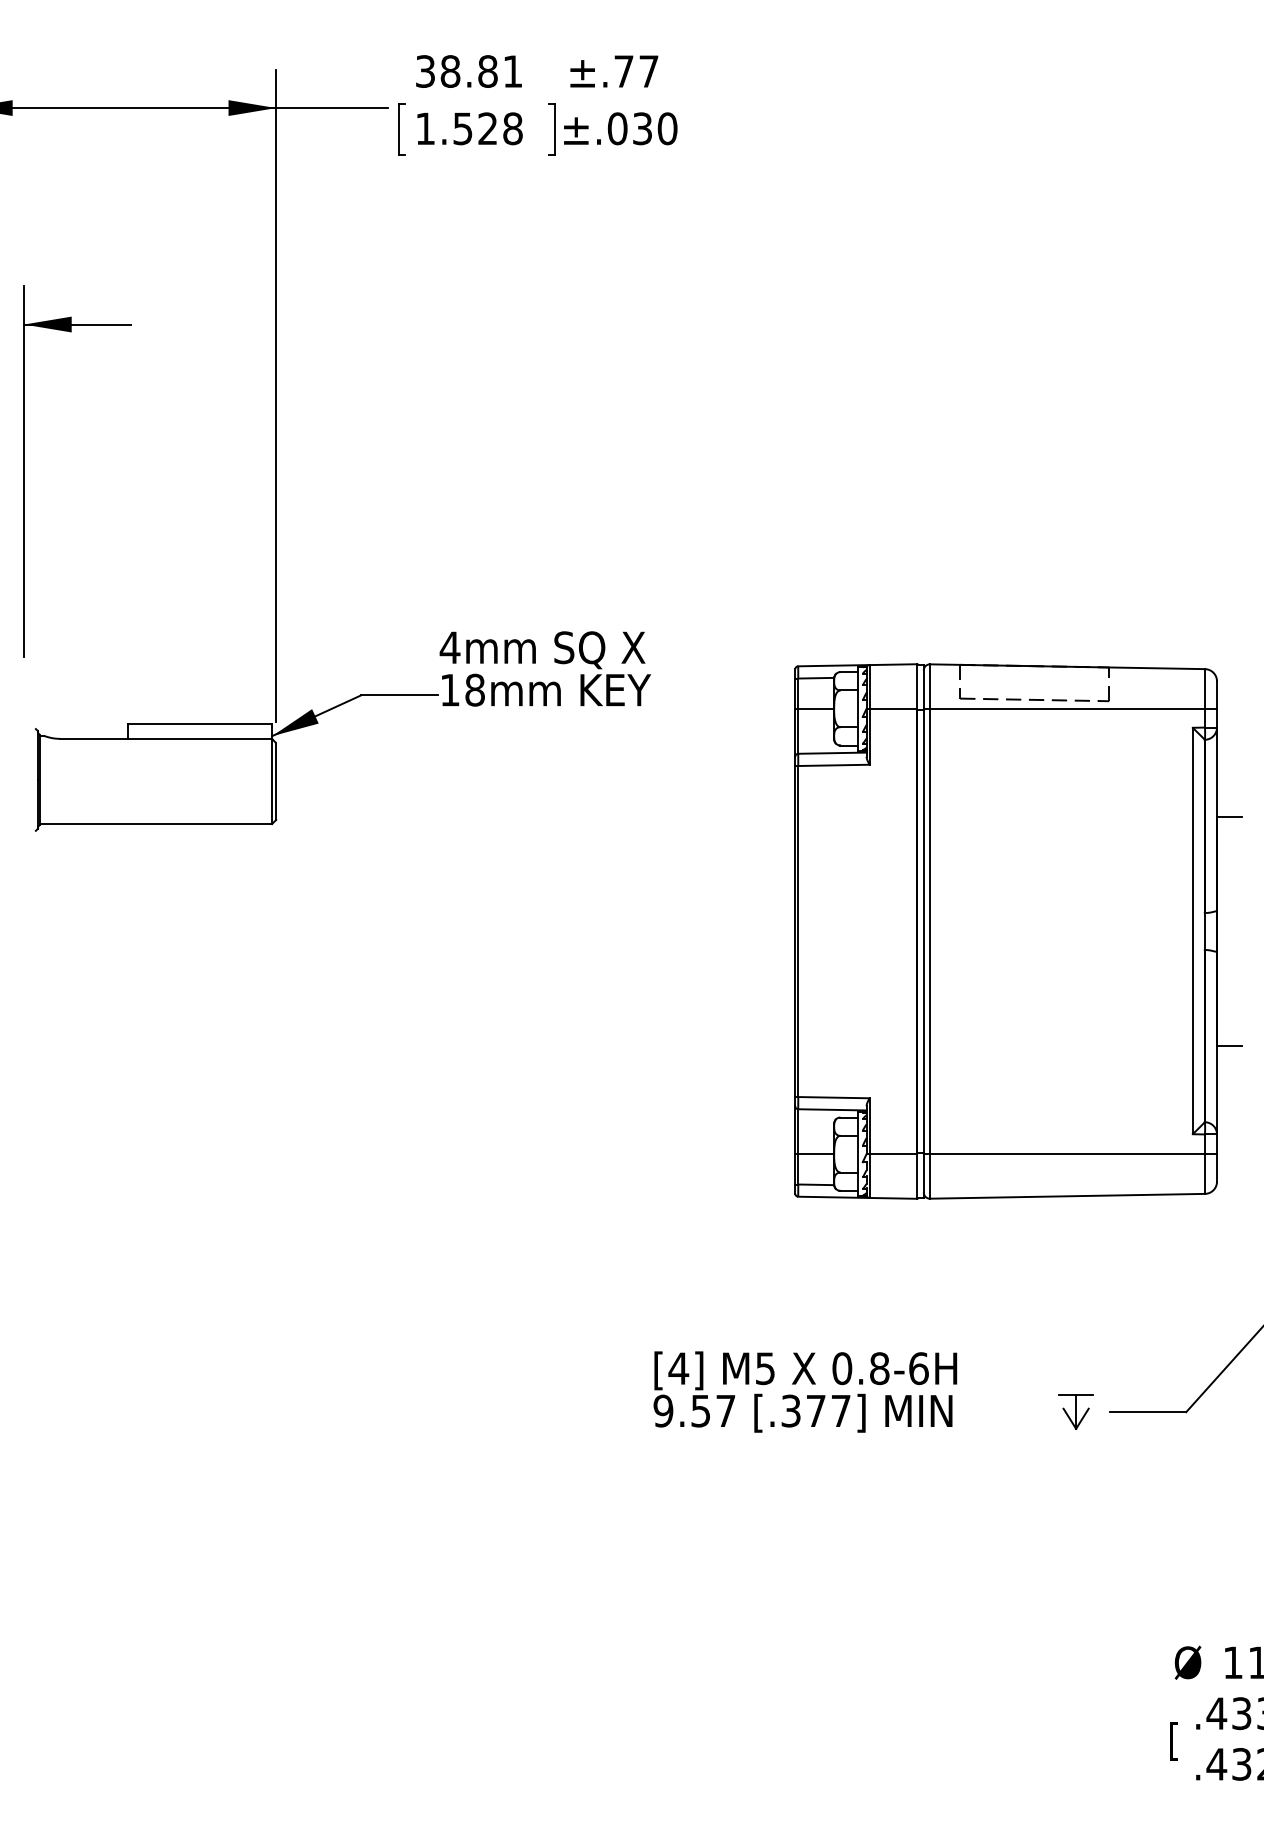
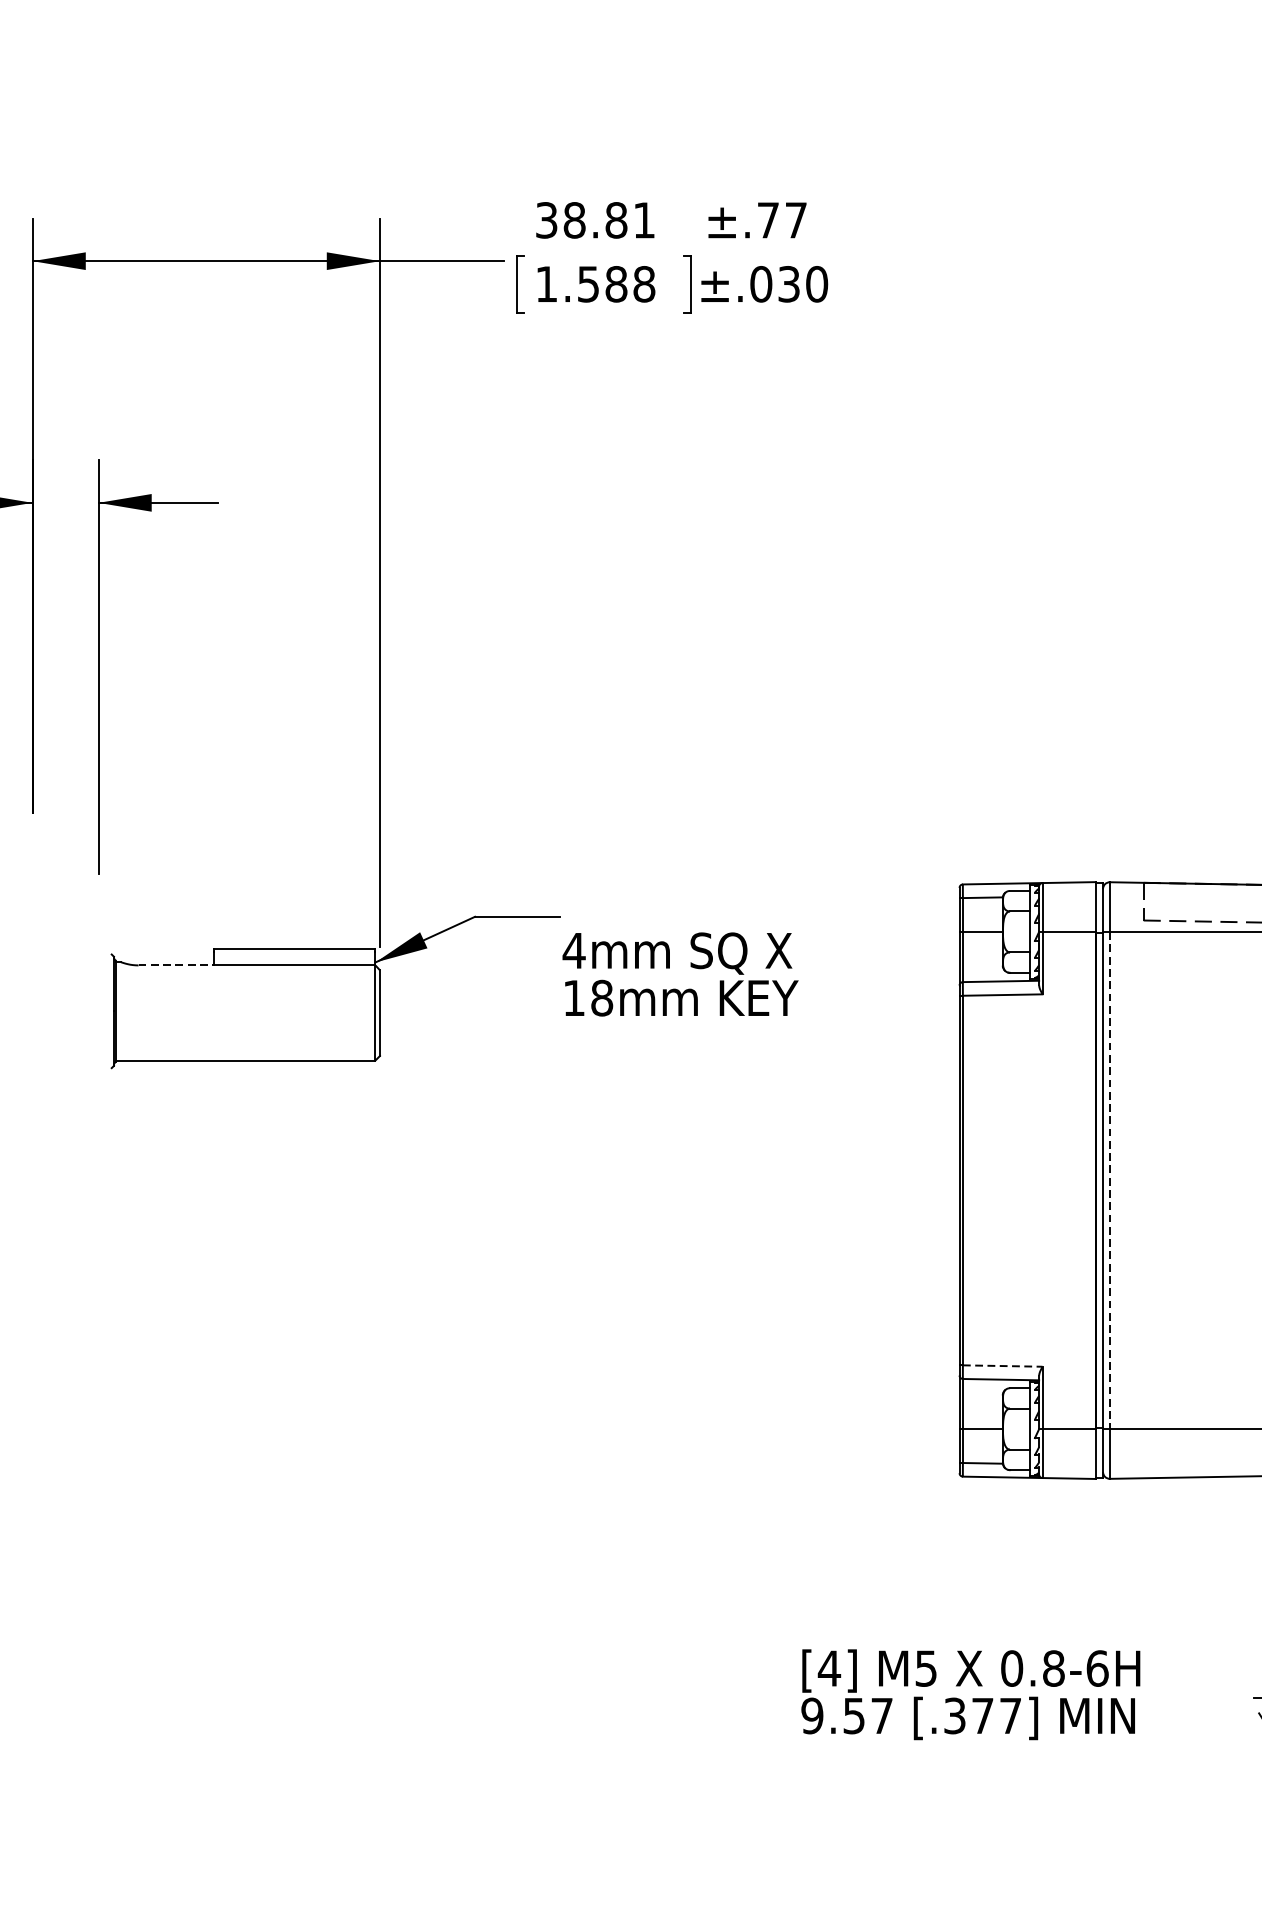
text: (487, 128) -> (615, 283), 1.528 -> 1.588
text: (544, 668) -> (679, 973), moved
line: (93, 738) -> (176, 965), solid -> dashed
line: (929, 932) -> (1109, 1181), solid -> dashed
line: (833, 1097) -> (1002, 1365), solid -> dashed

